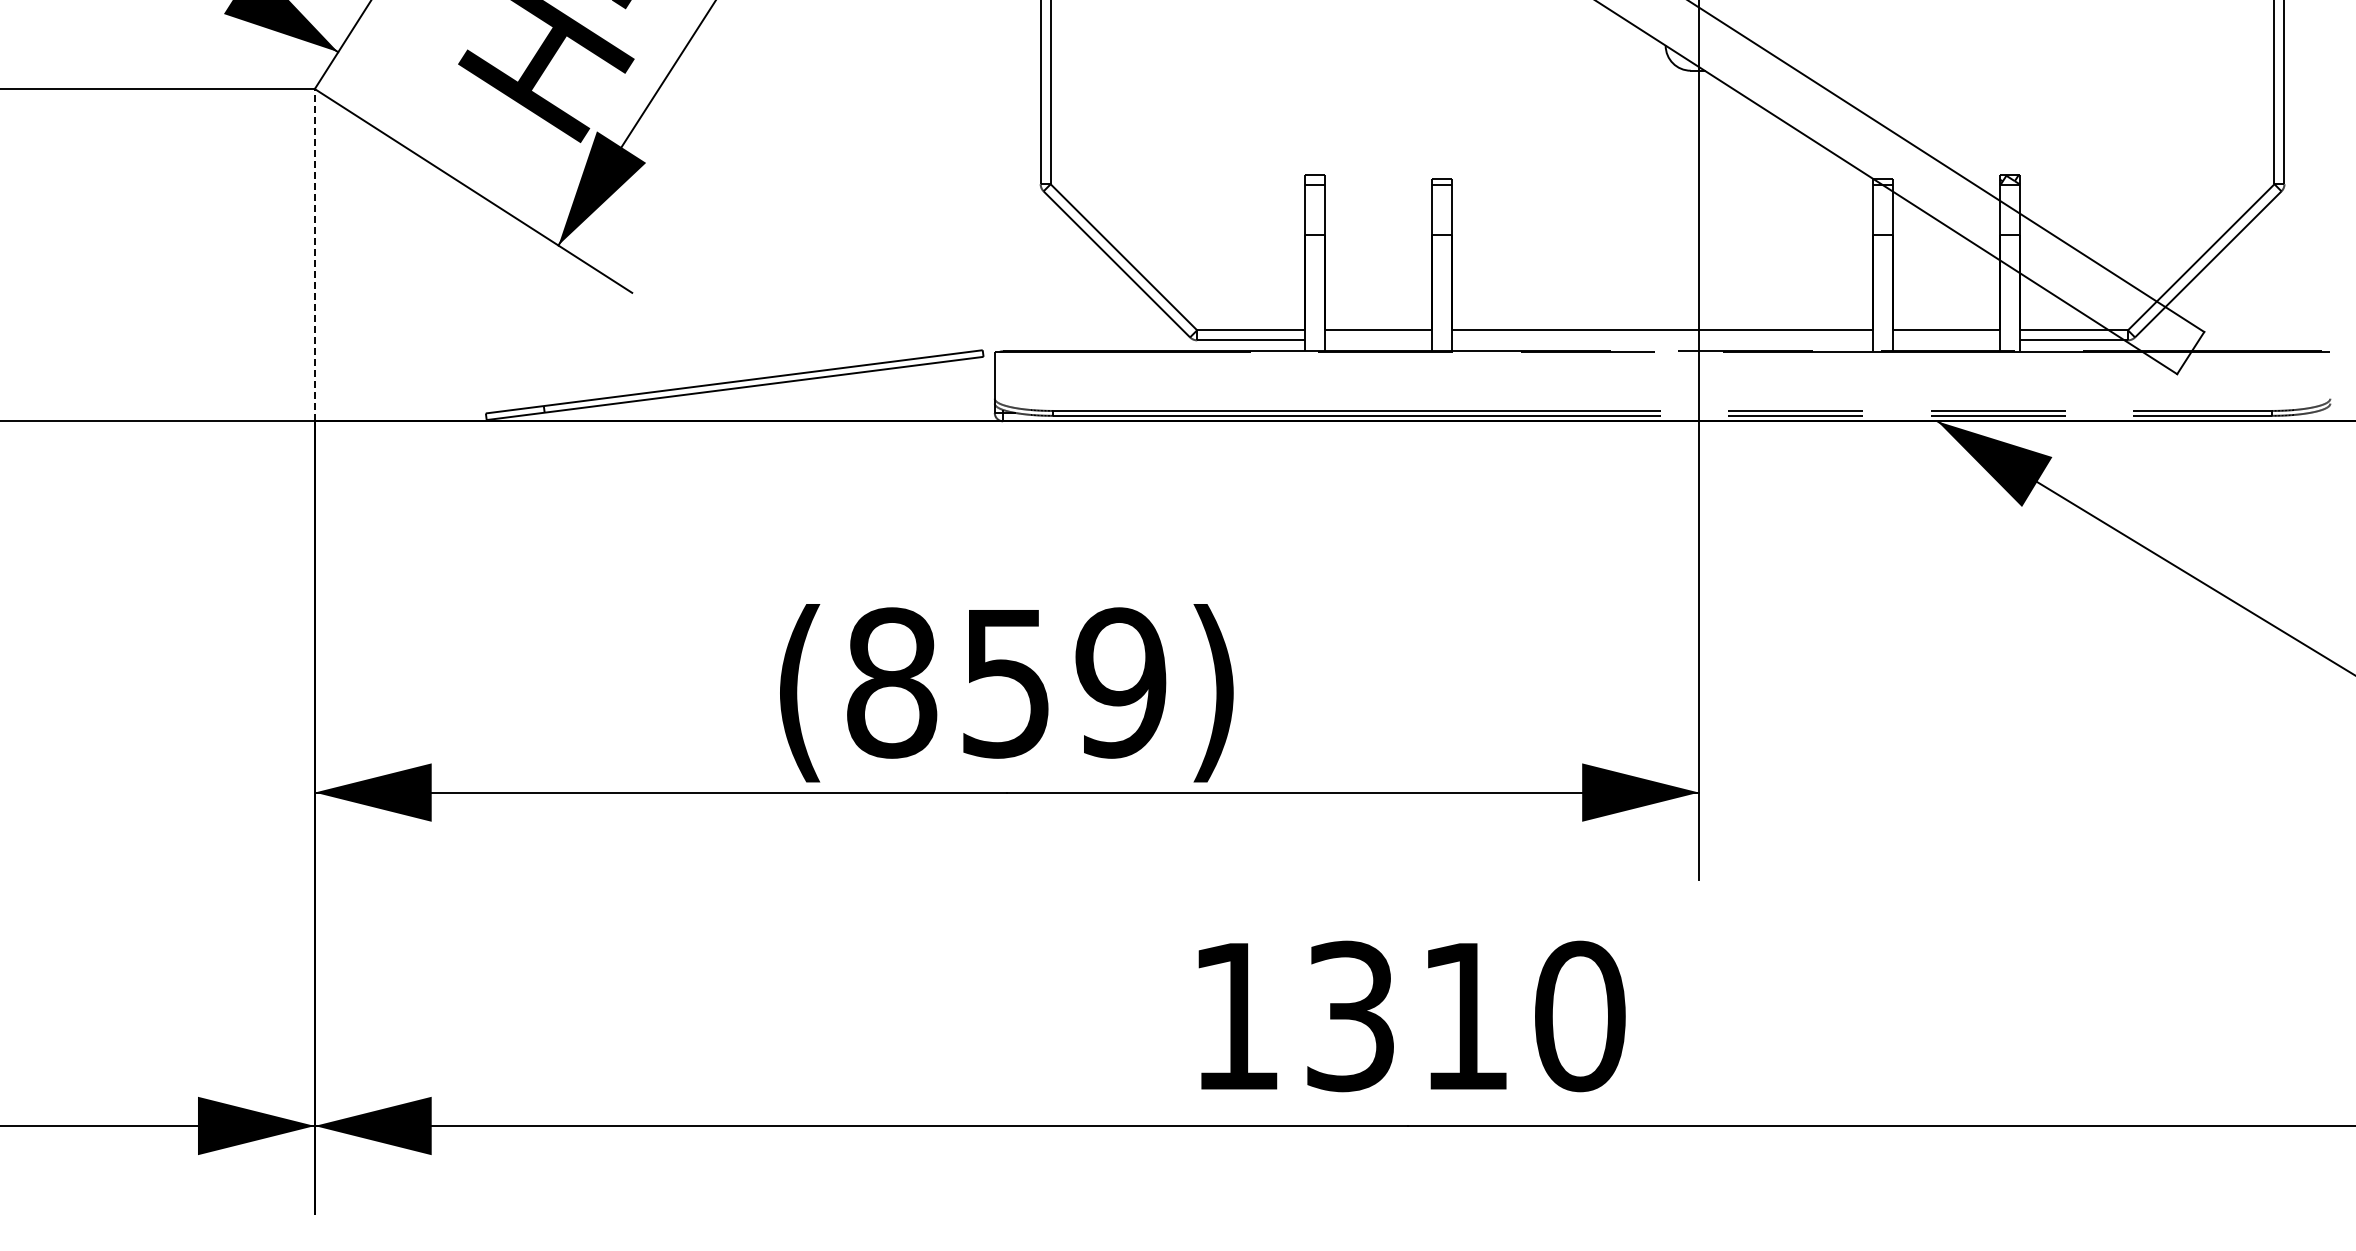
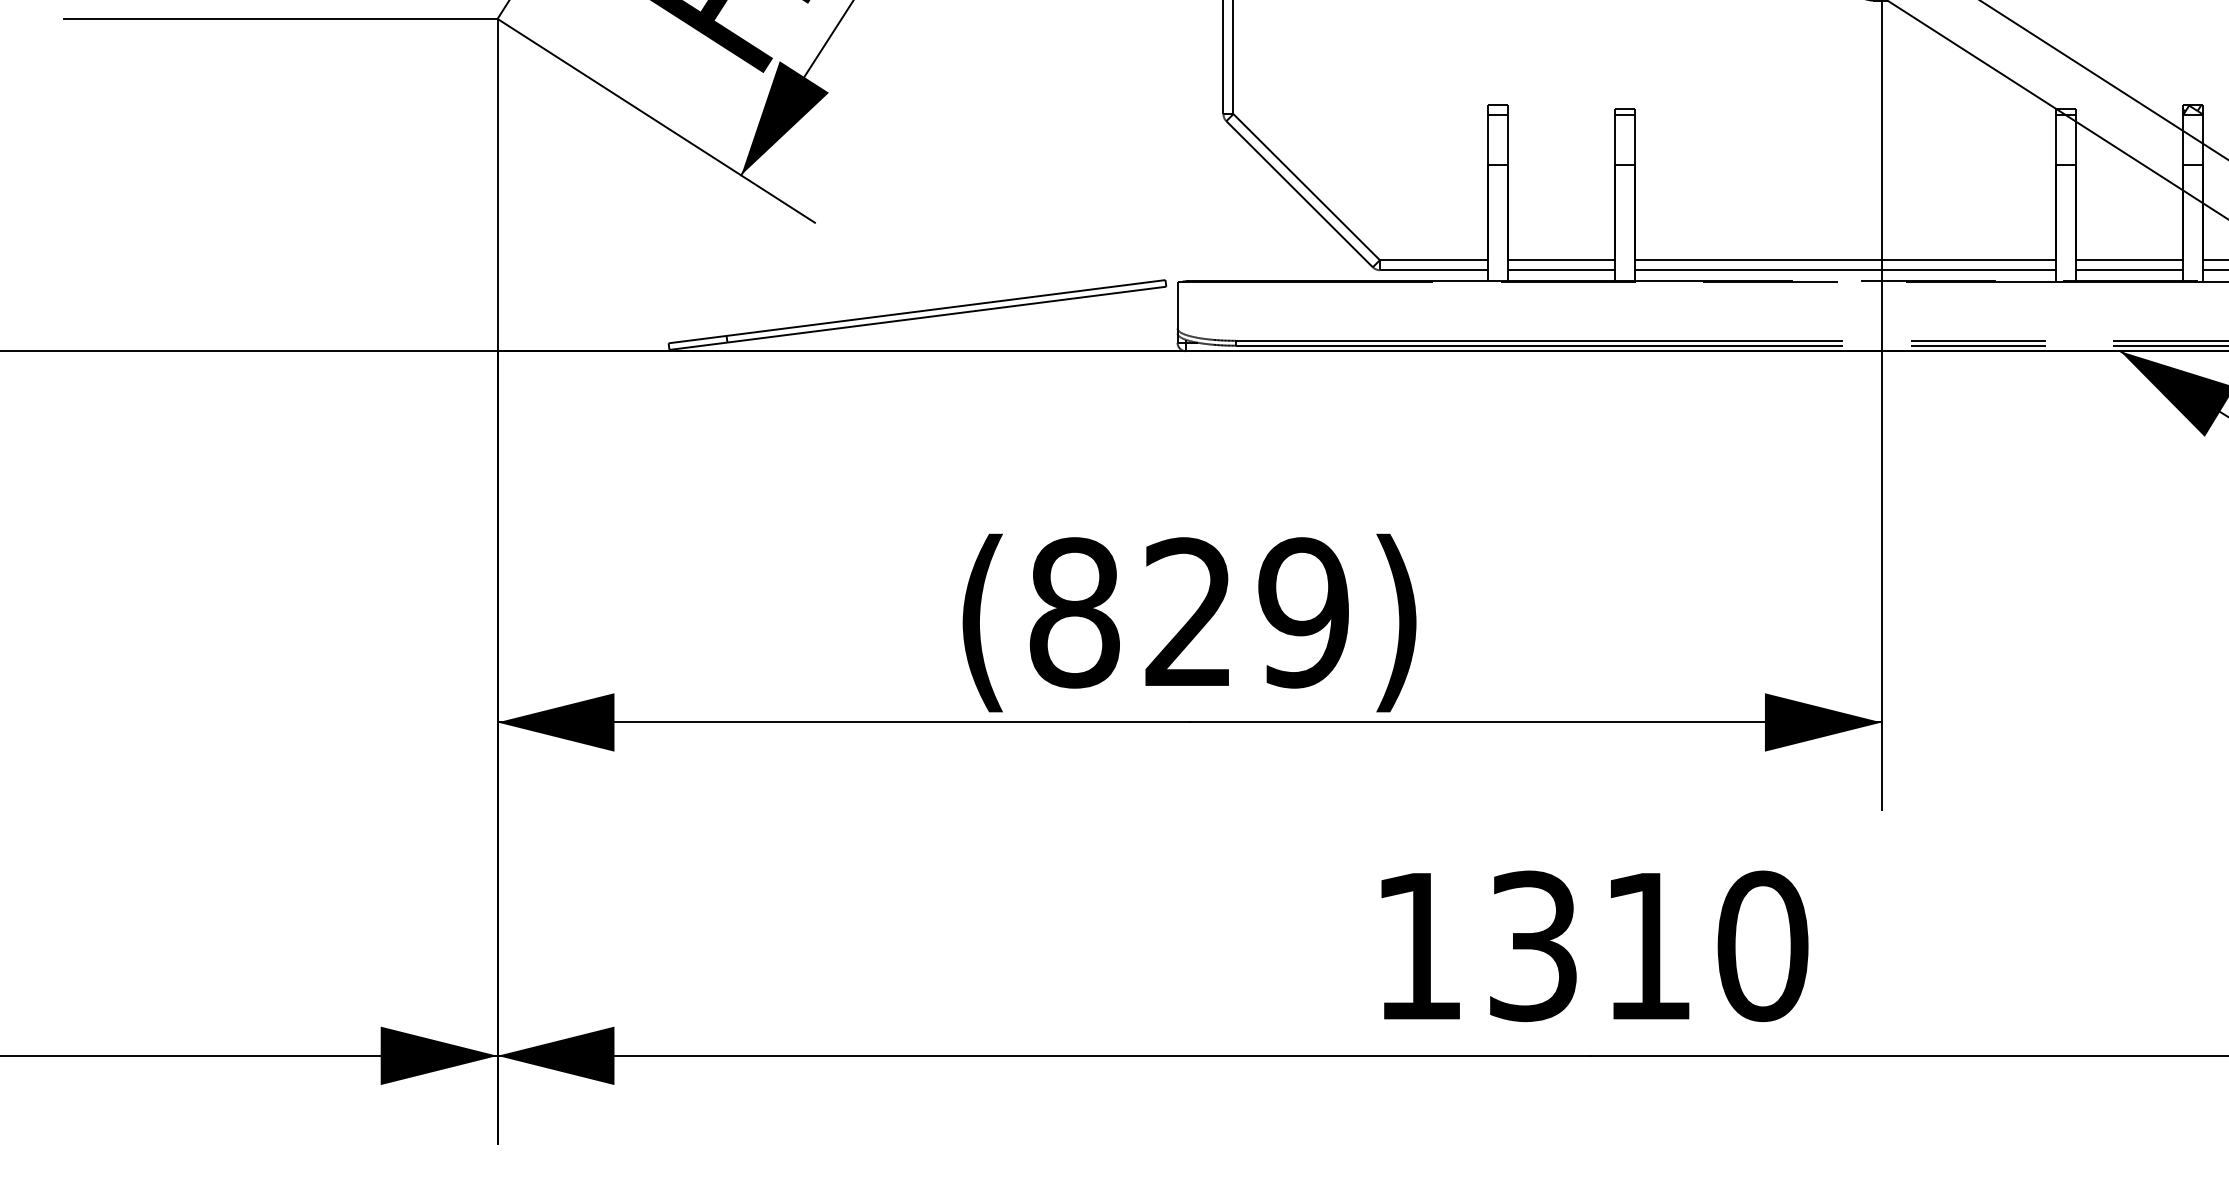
line: (314, 254) -> (497, 184), dashed -> solid
line: (1378, 340) -> (1561, 270), added
line: (1662, 340) -> (1845, 270), added
line: (1945, 340) -> (2128, 270), added
text: (1005, 682) -> (1188, 612), (859) -> (829)

